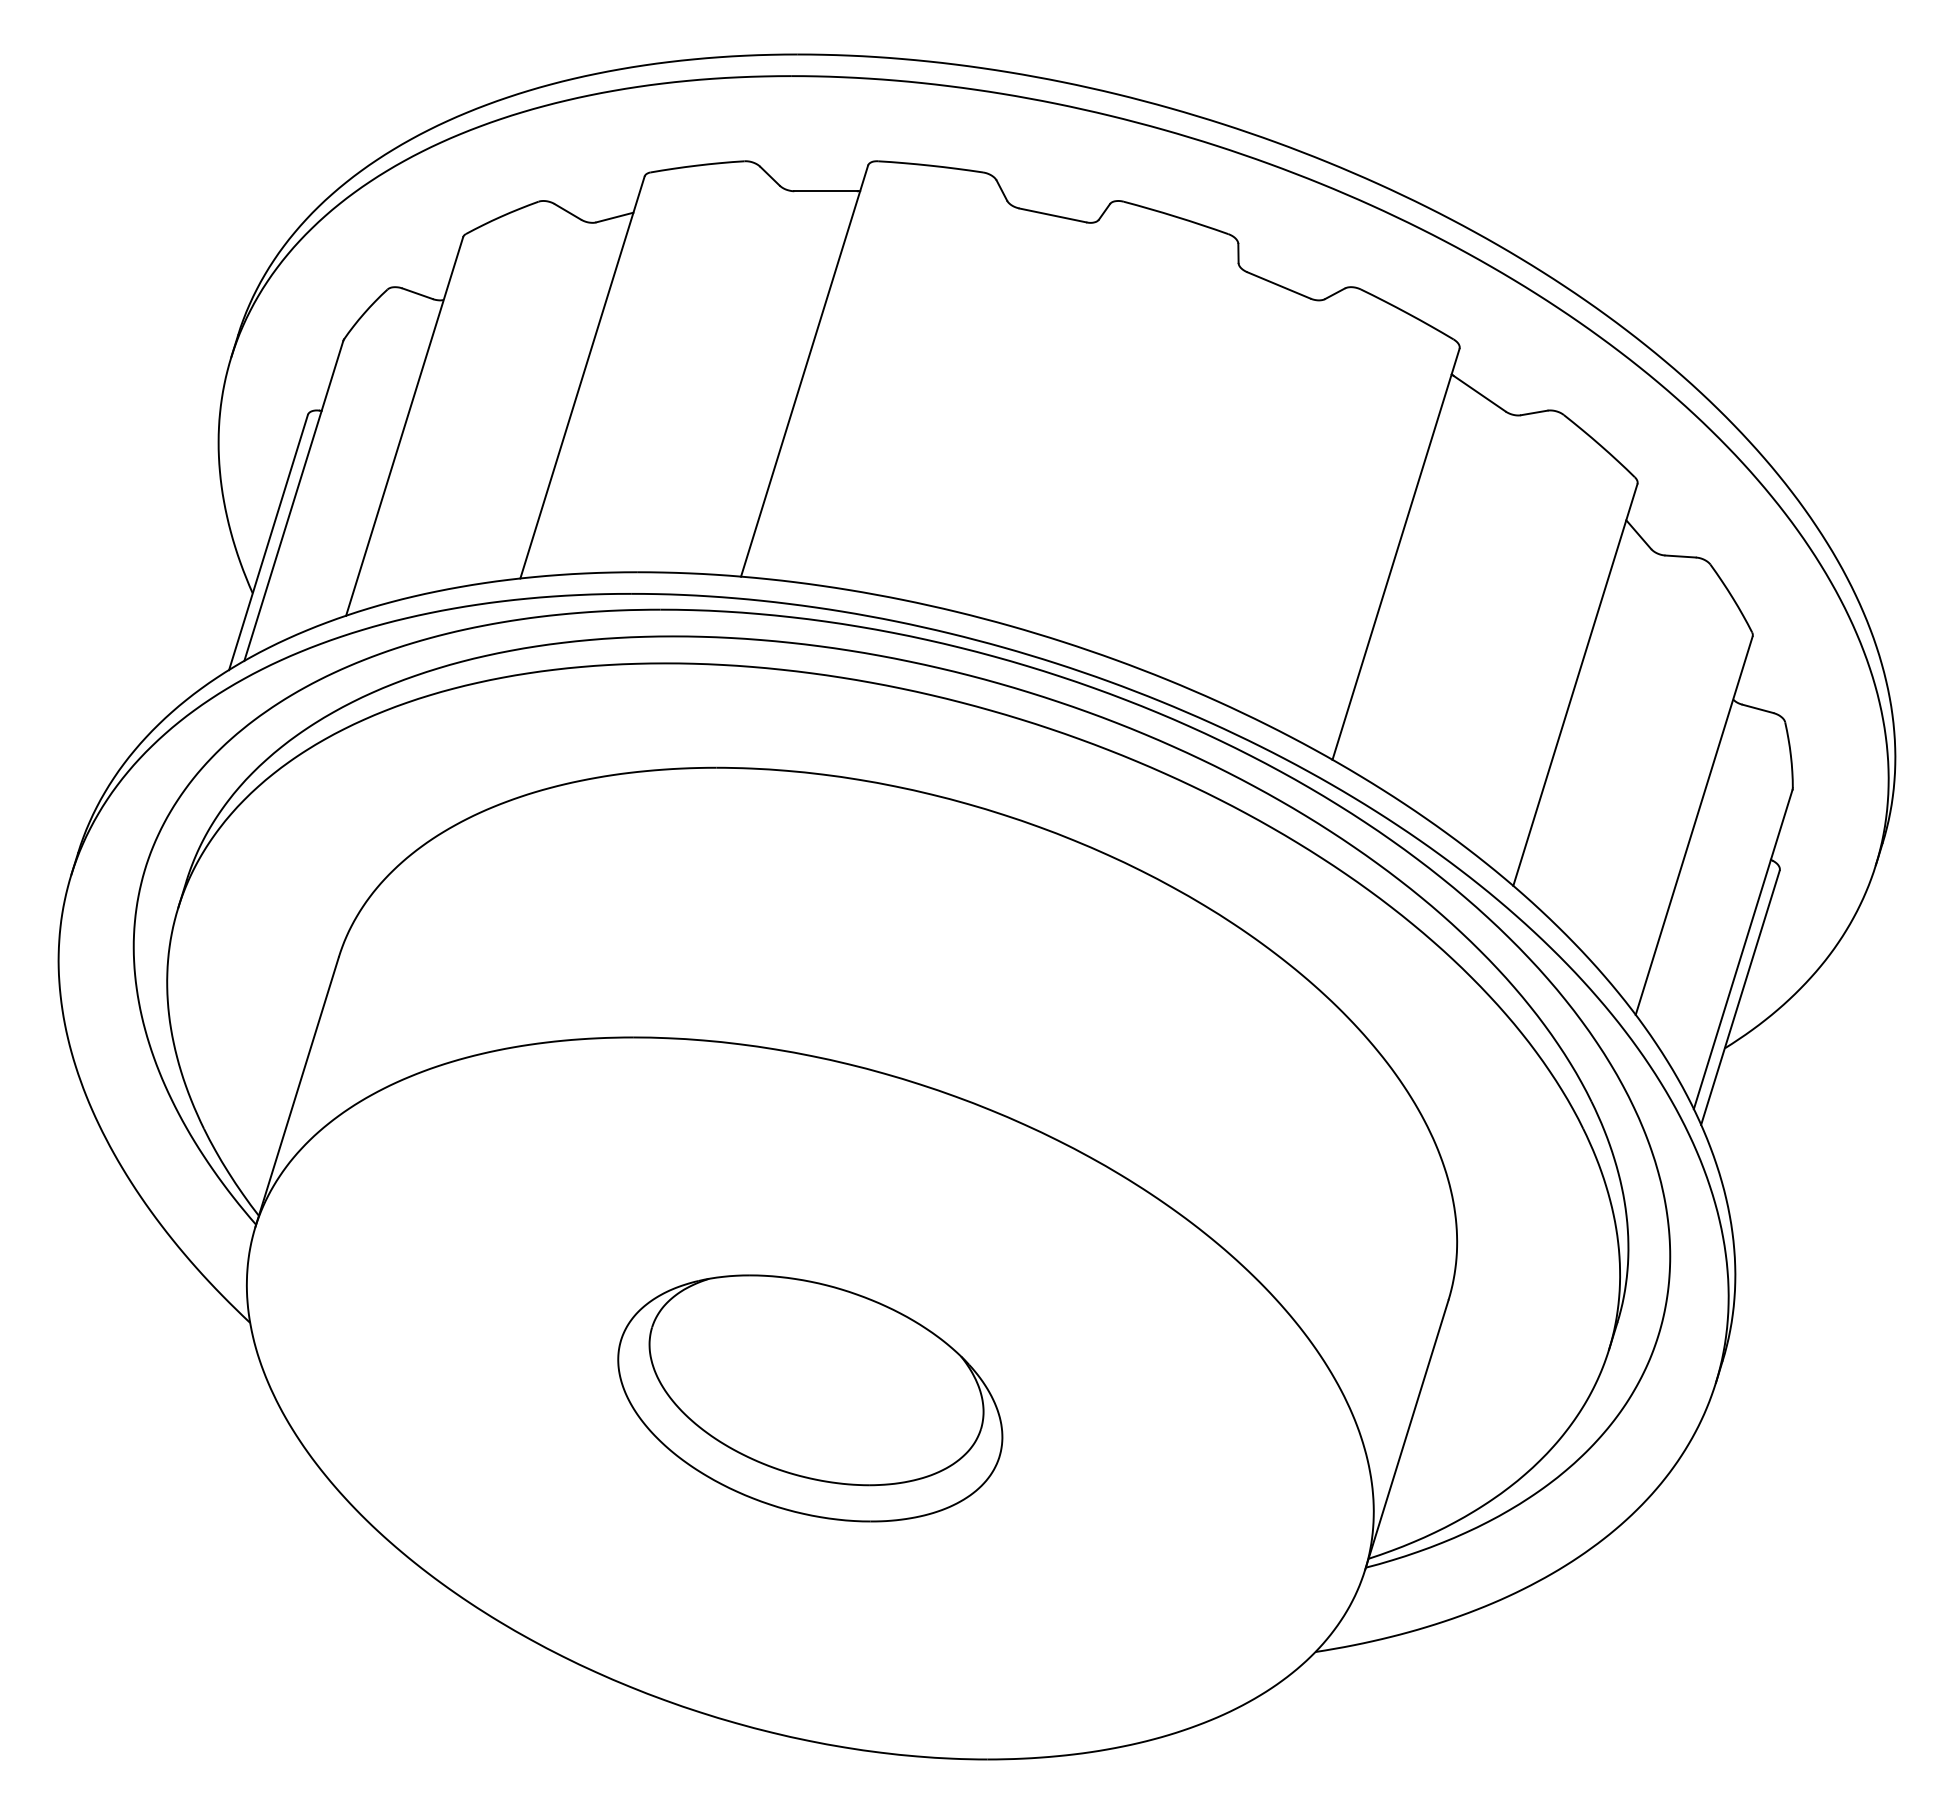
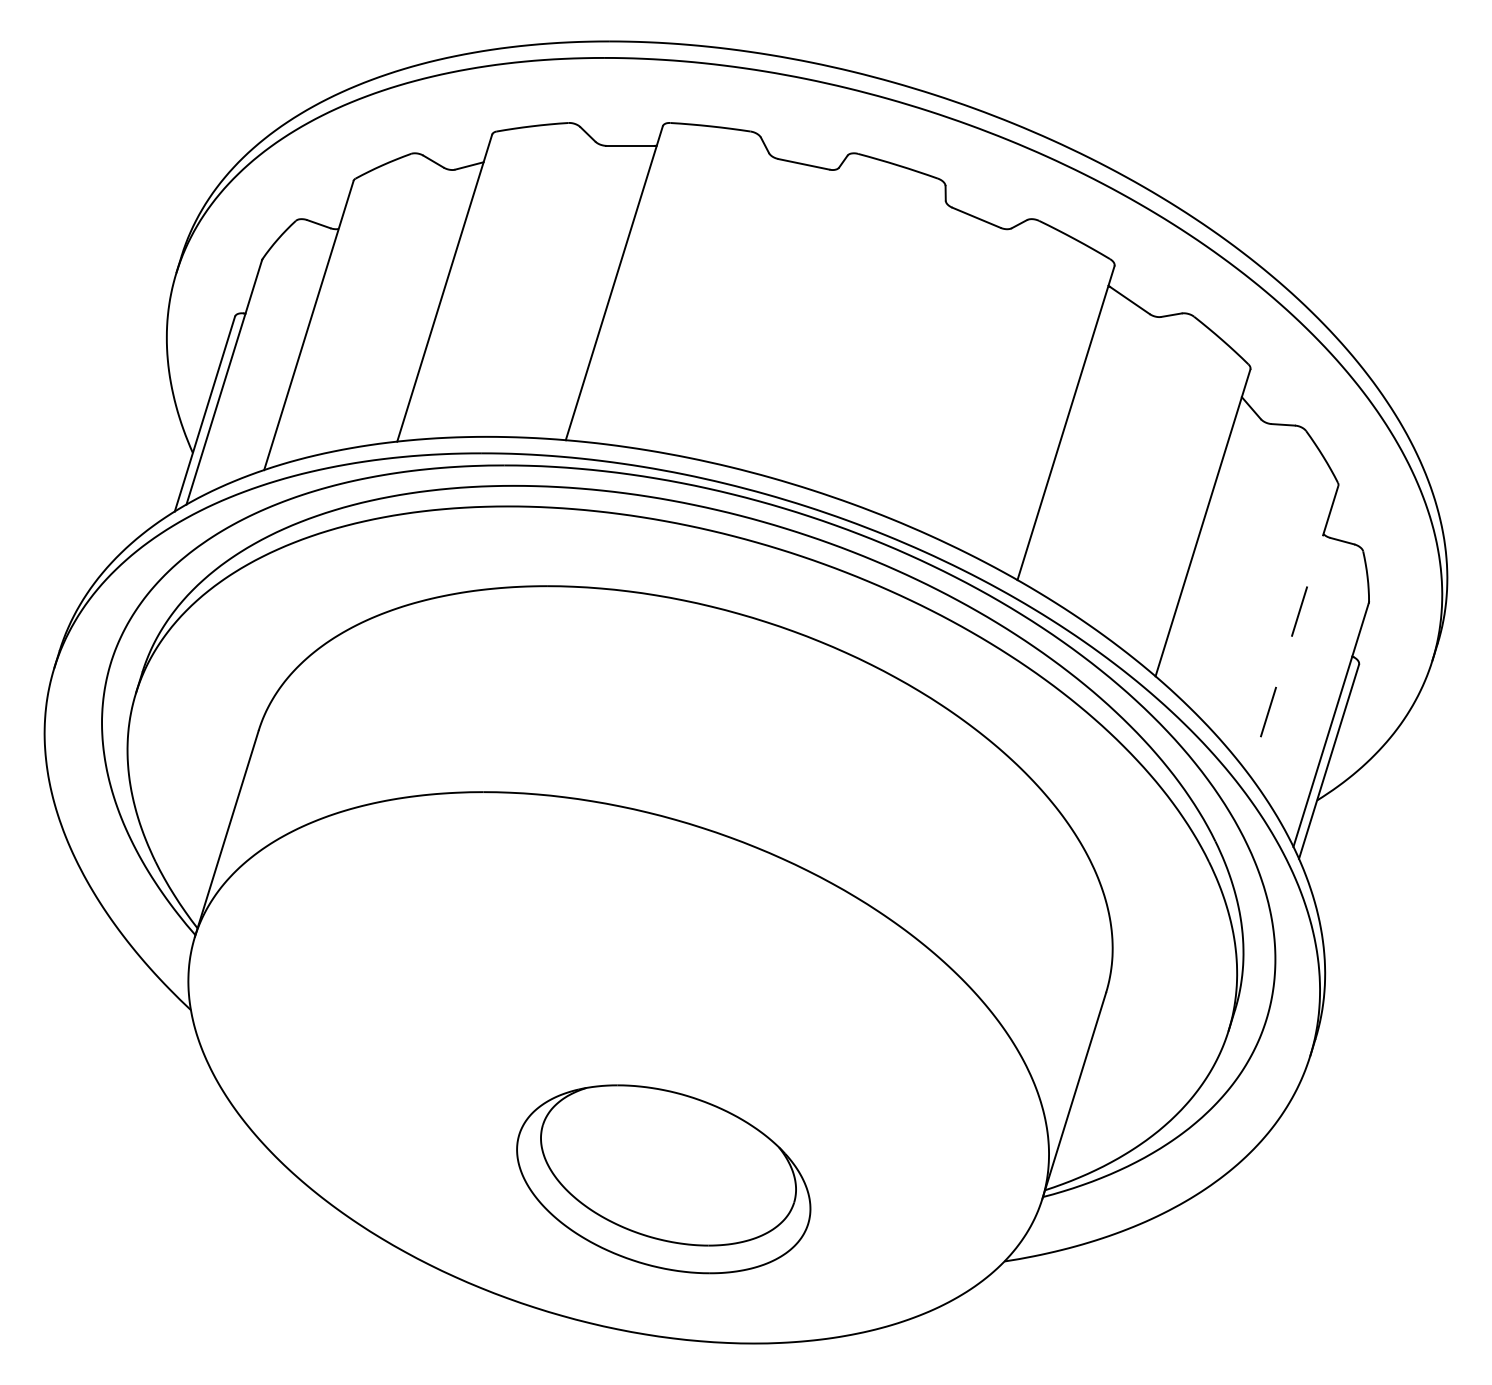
line: (1694, 825) -> (1293, 630), solid -> dashed
part: (810, 1398) -> (663, 1179), moved

